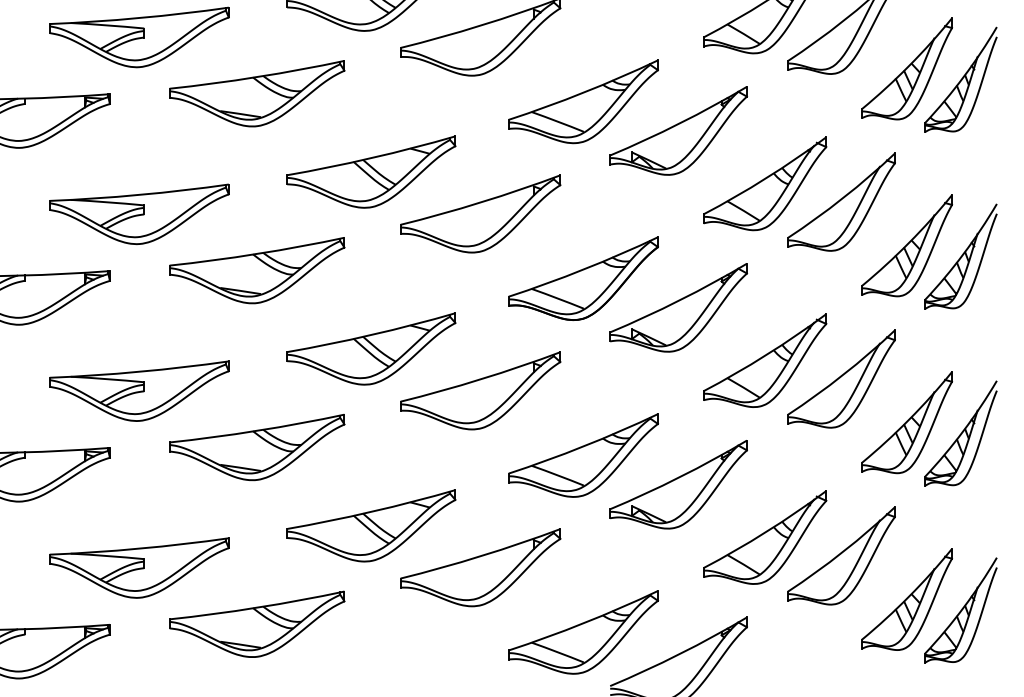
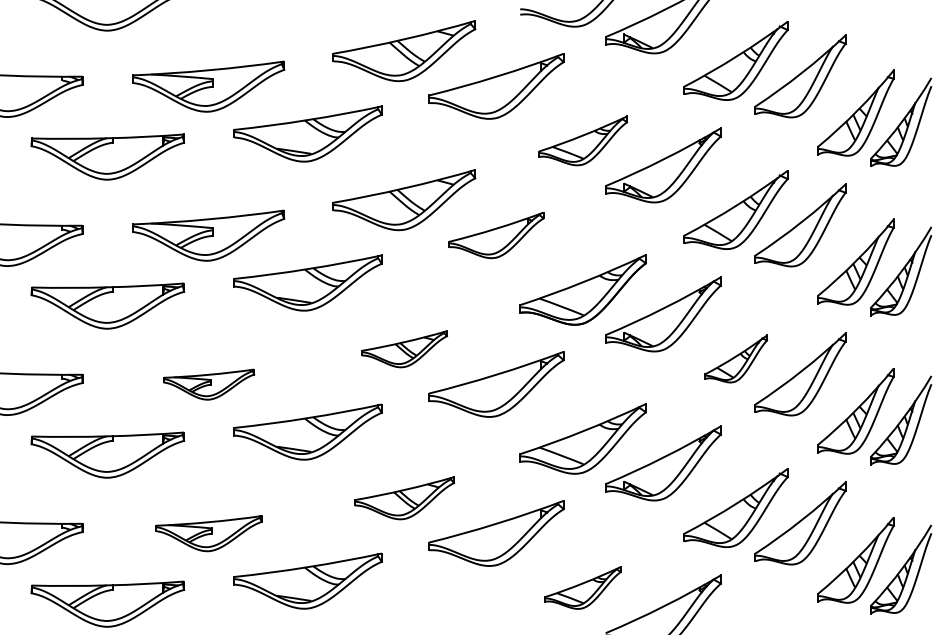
part: (582, 101) -> (582, 140), size x0.7
part: (480, 214) -> (496, 235), size x0.7
part: (371, 349) -> (404, 349), size x0.6
part: (764, 360) -> (735, 358), size x0.6
part: (138, 390) -> (208, 384), size x0.6
part: (371, 526) -> (404, 498), size x0.7
part: (138, 567) -> (208, 533), size x0.7
part: (582, 631) -> (582, 587), size x0.6

